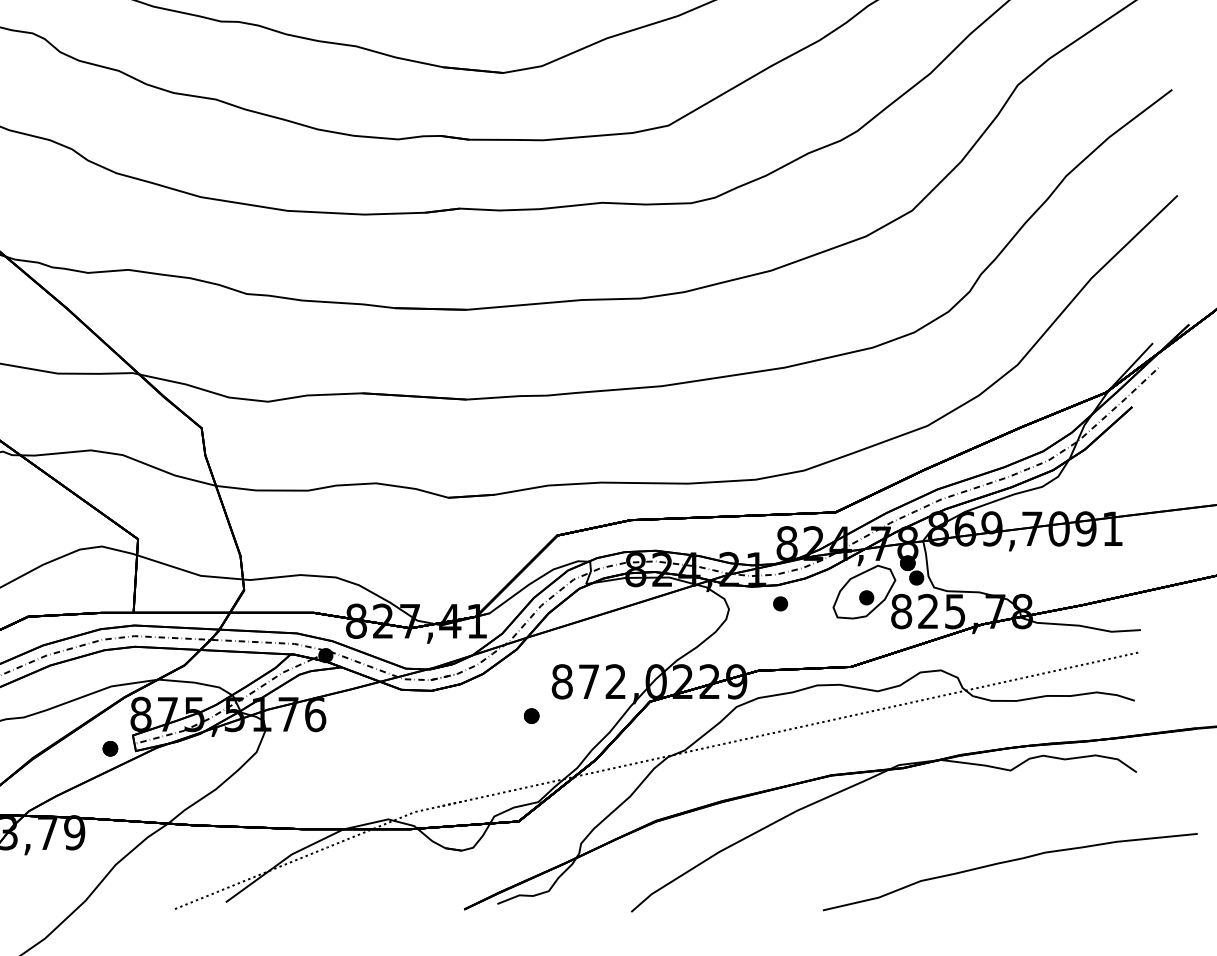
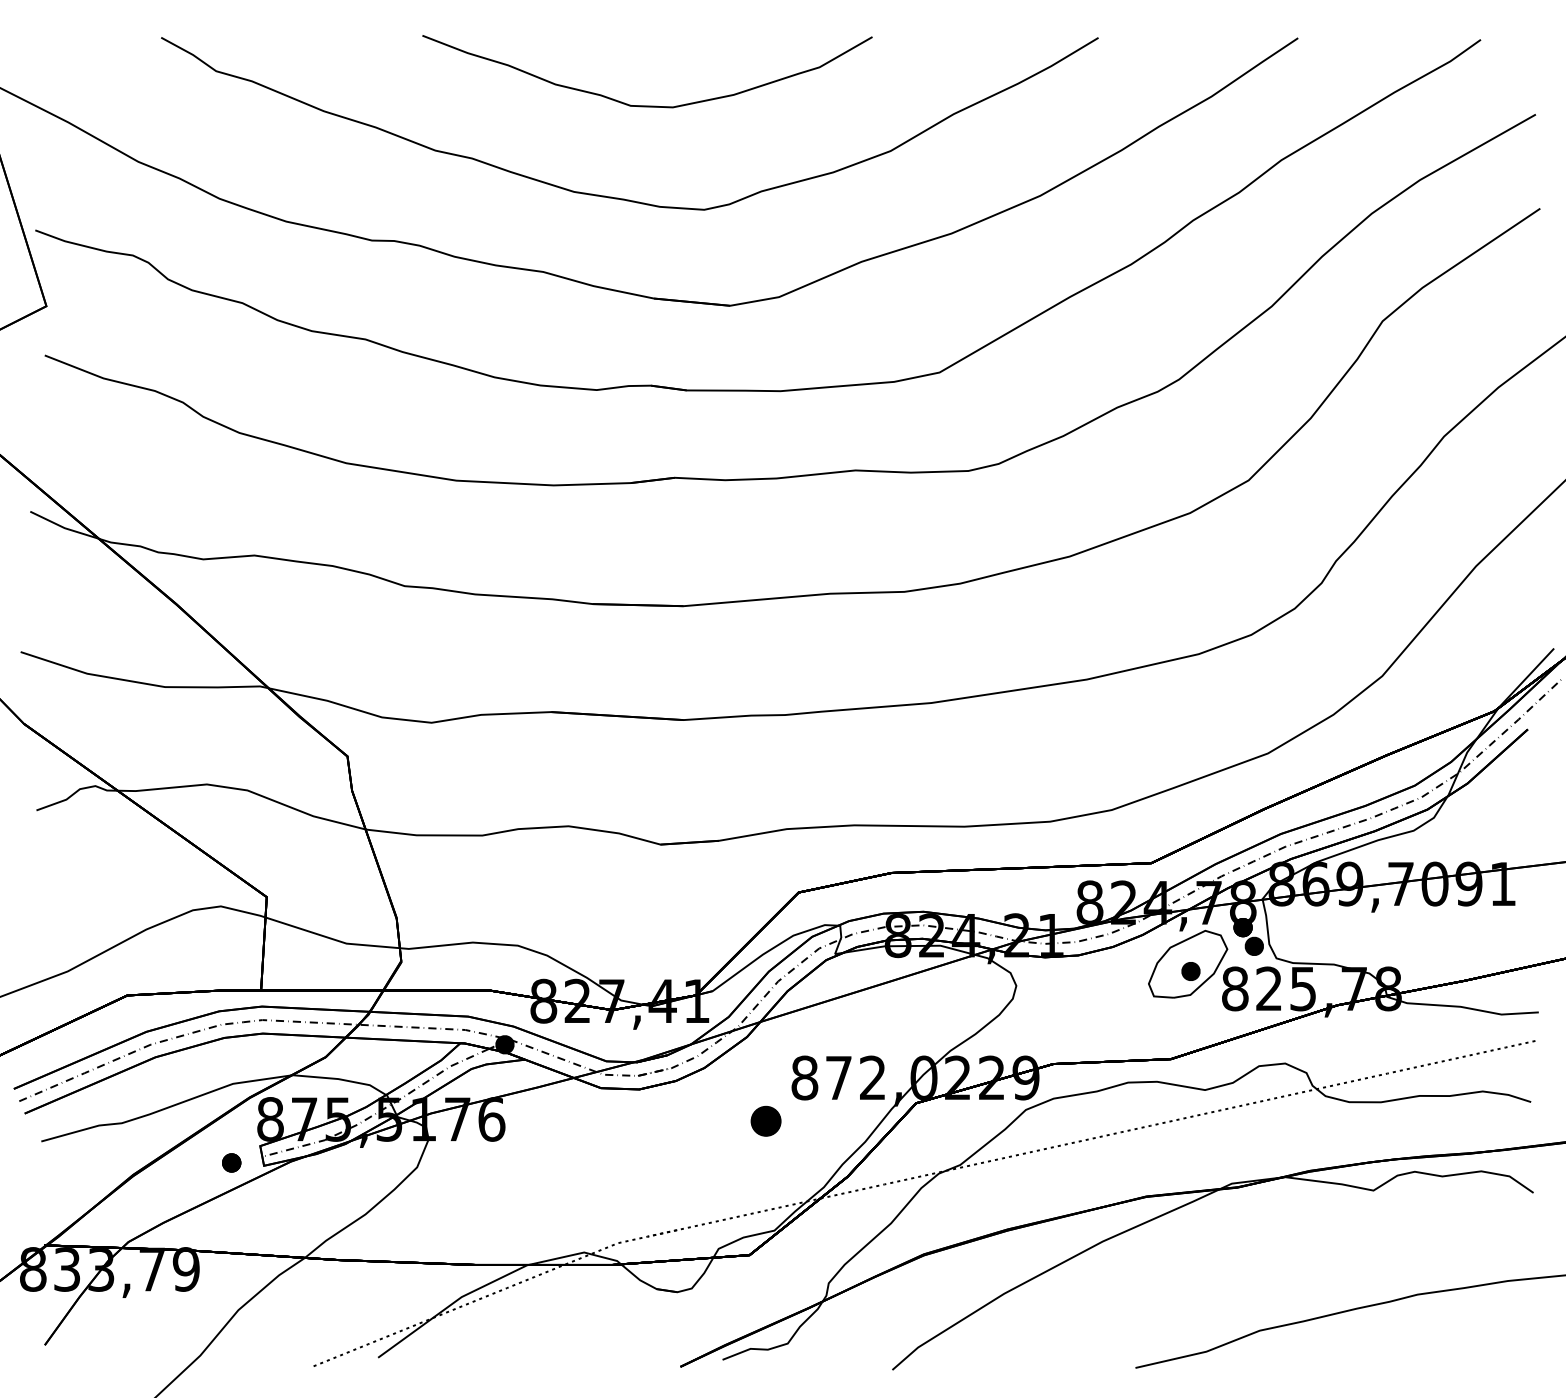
part: (780, 603) -> (1081, 978), removed
part: (531, 716) -> (765, 1121), size x1.6

